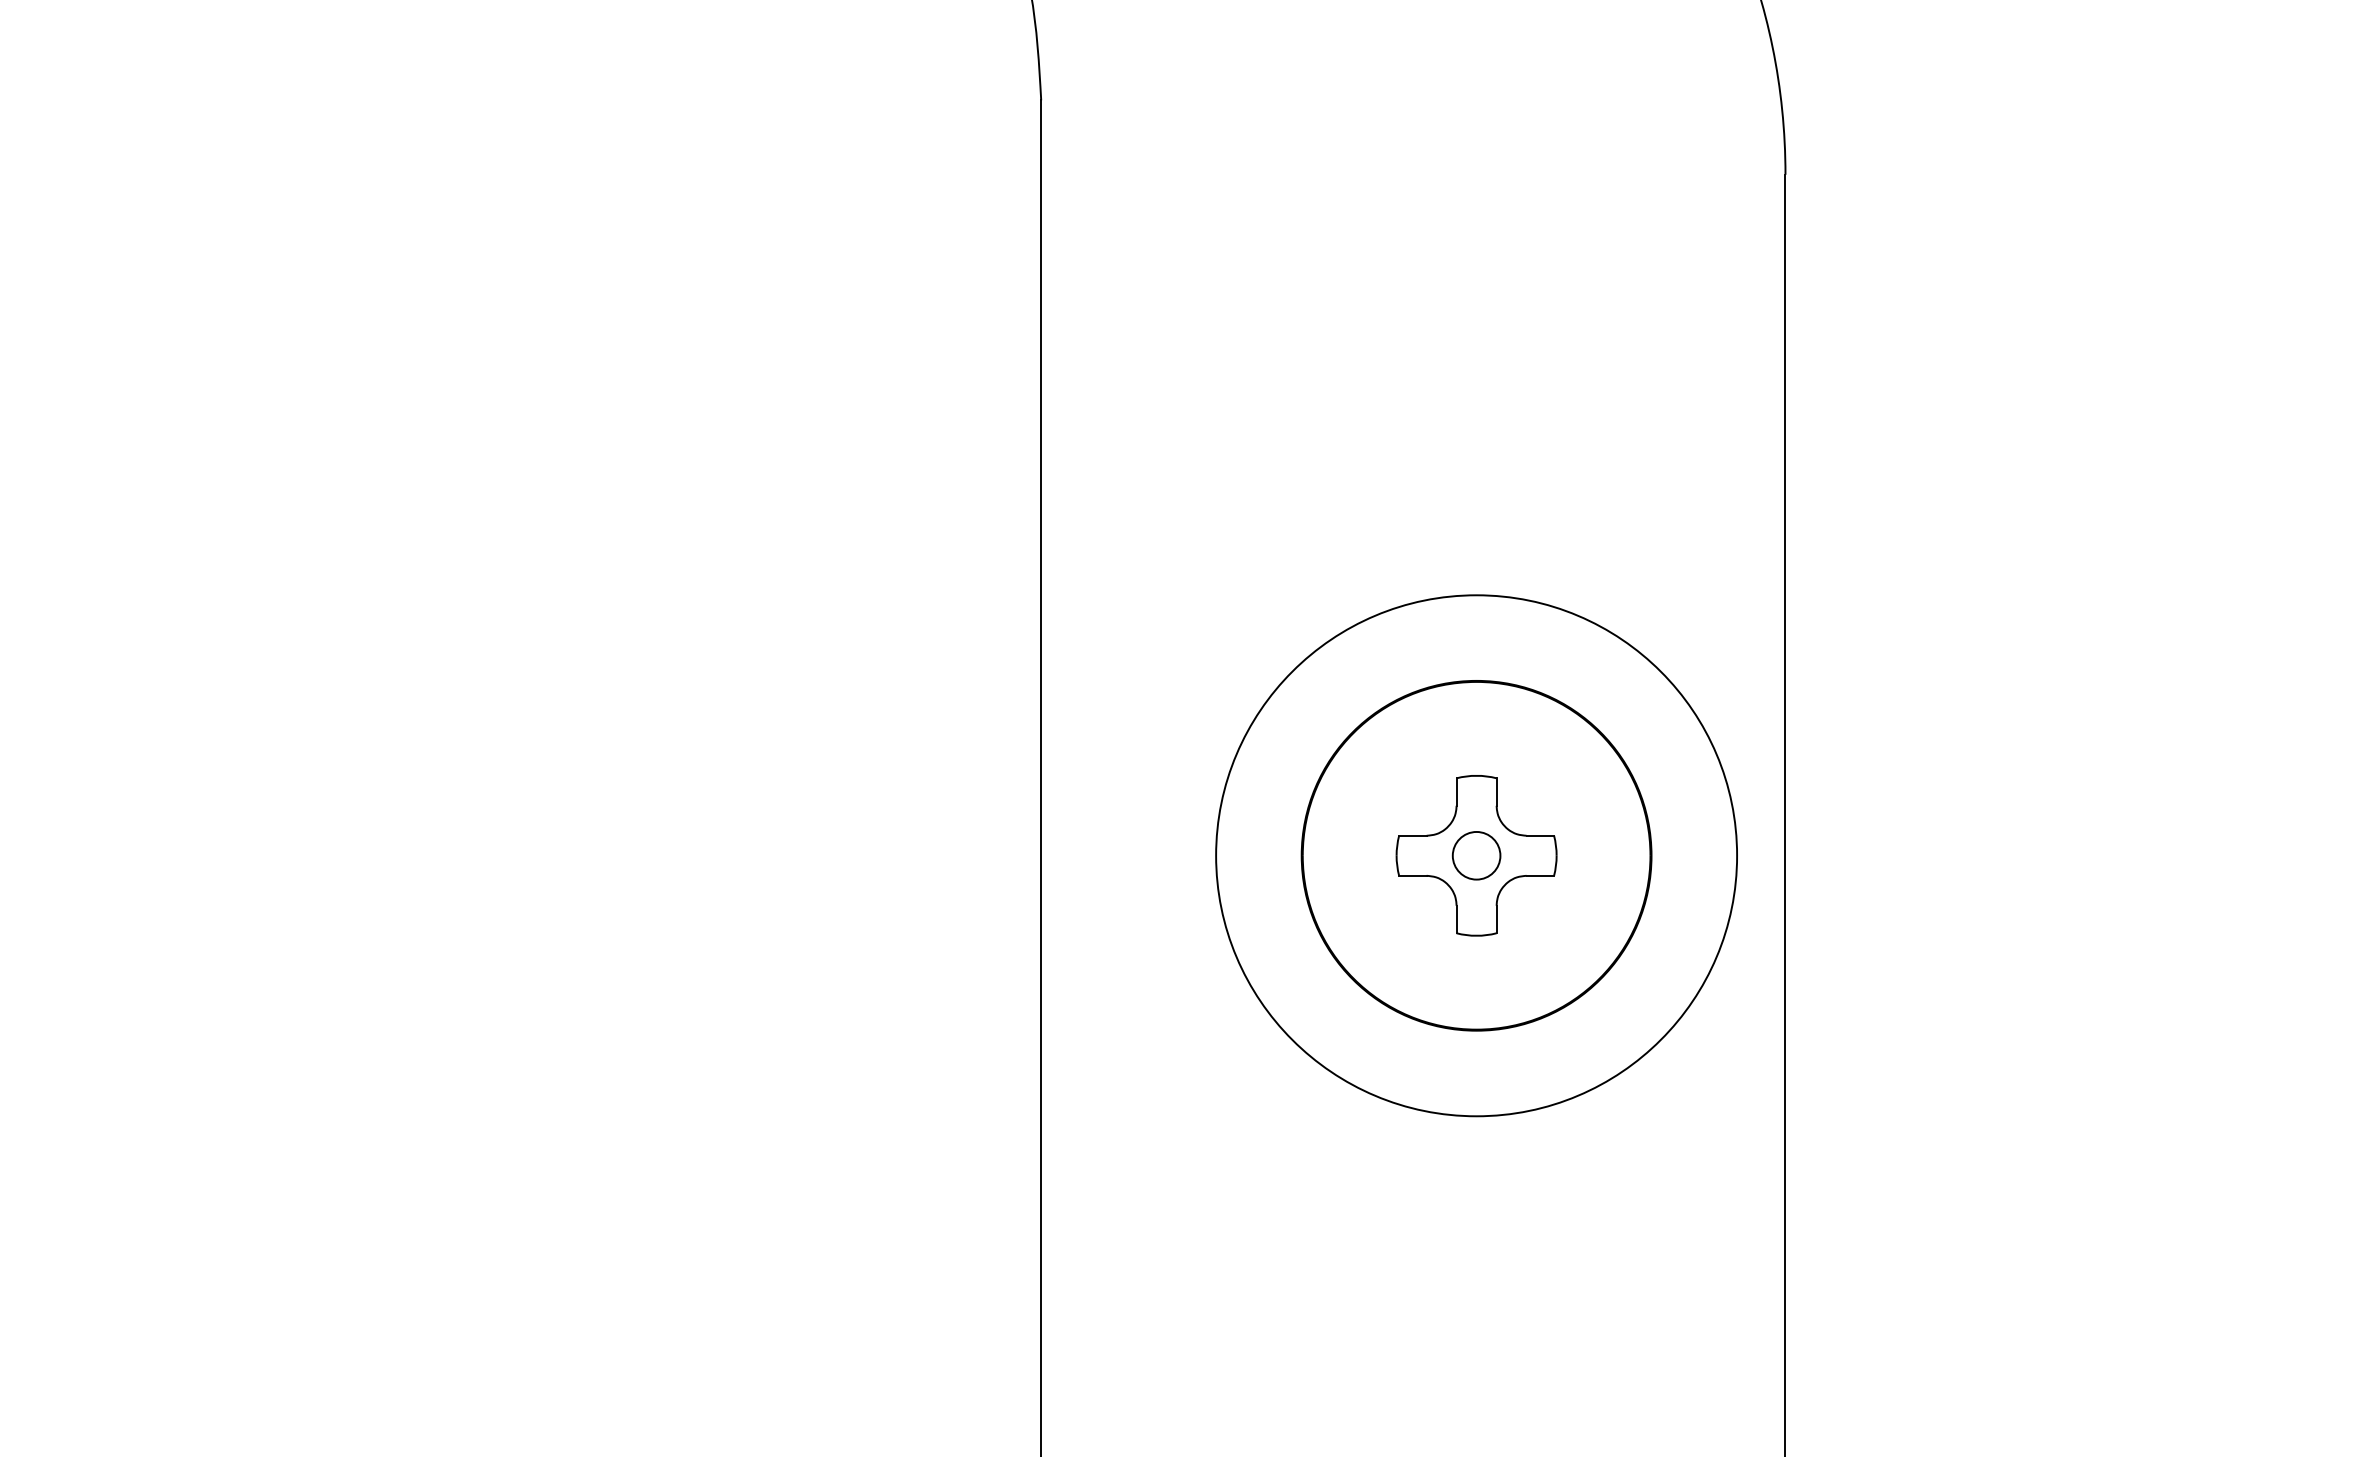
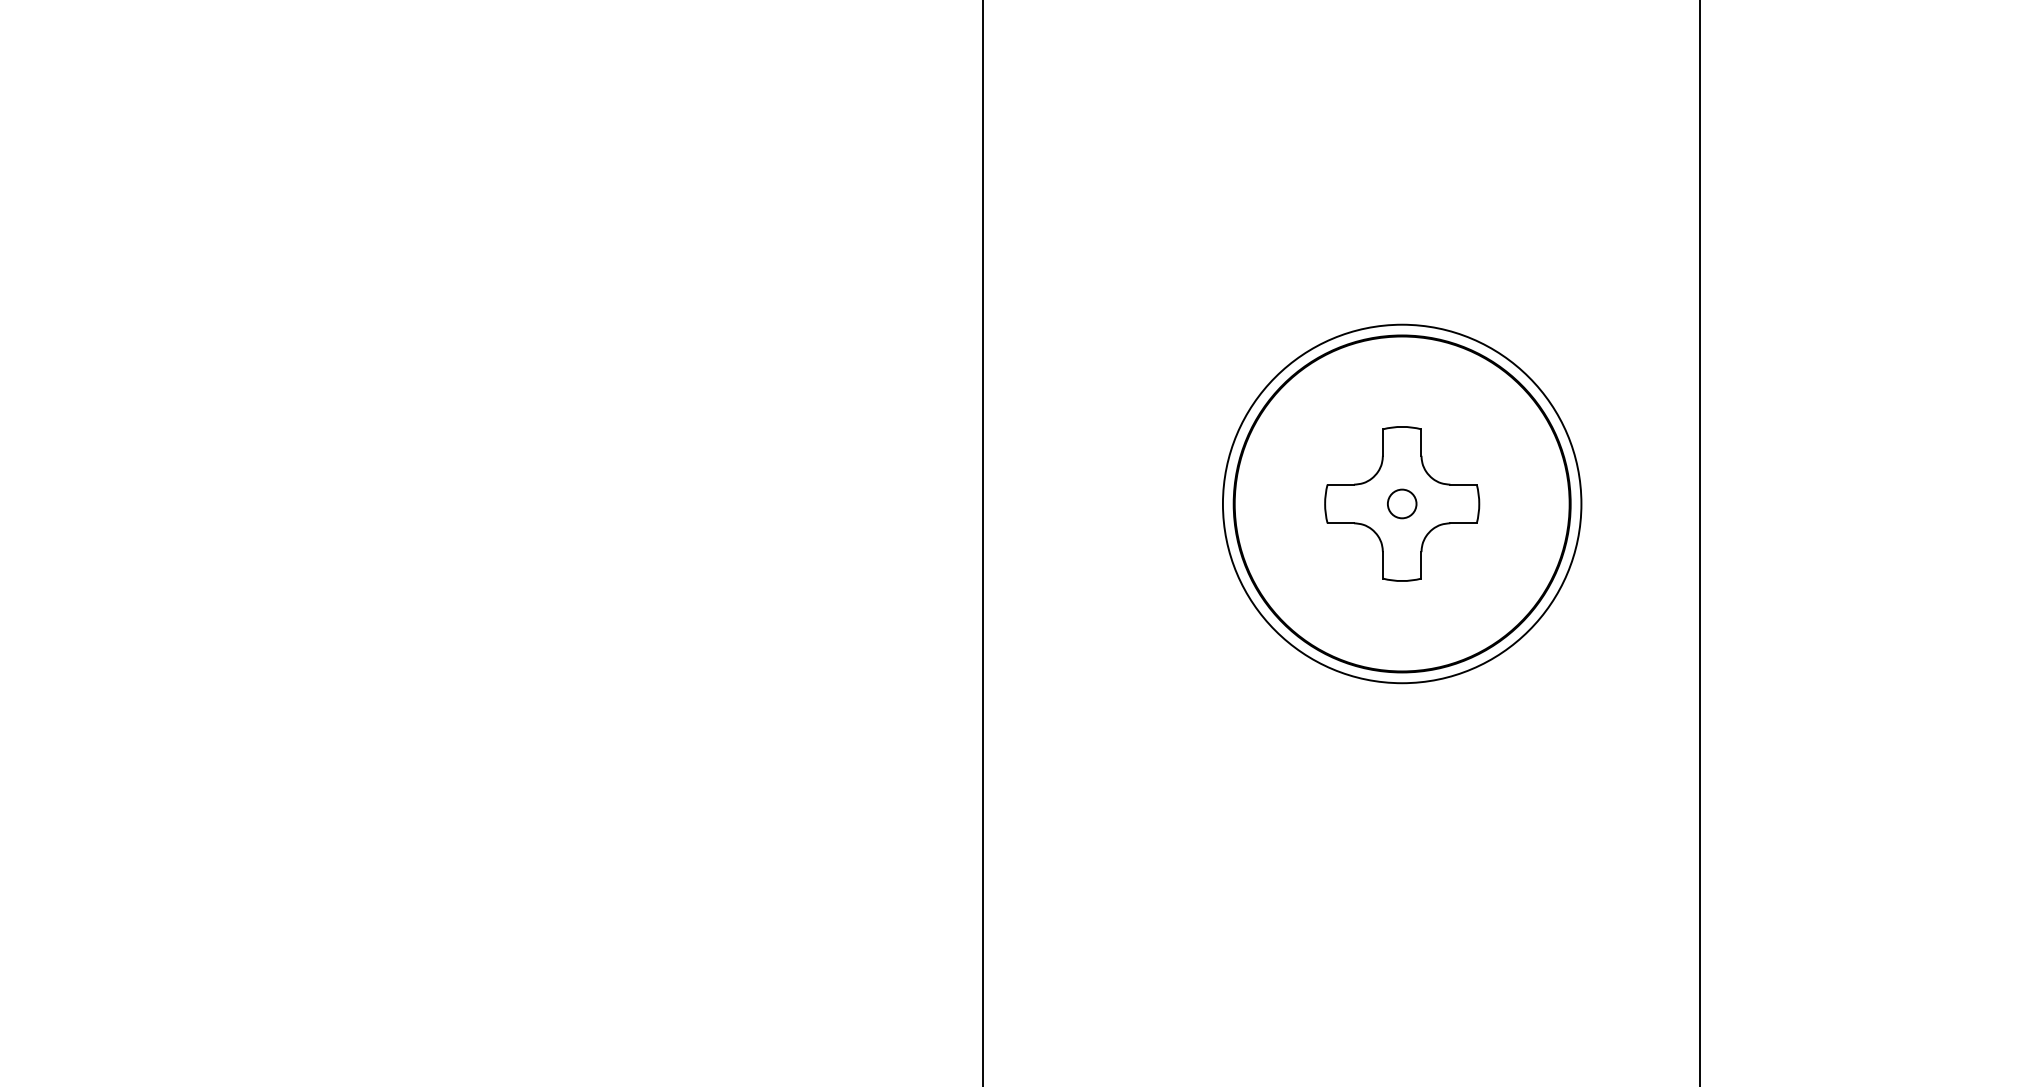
circle: (1476, 855) -> (1402, 503), size x0.62
circle: (1476, 855) -> (1402, 503), size x0.71

